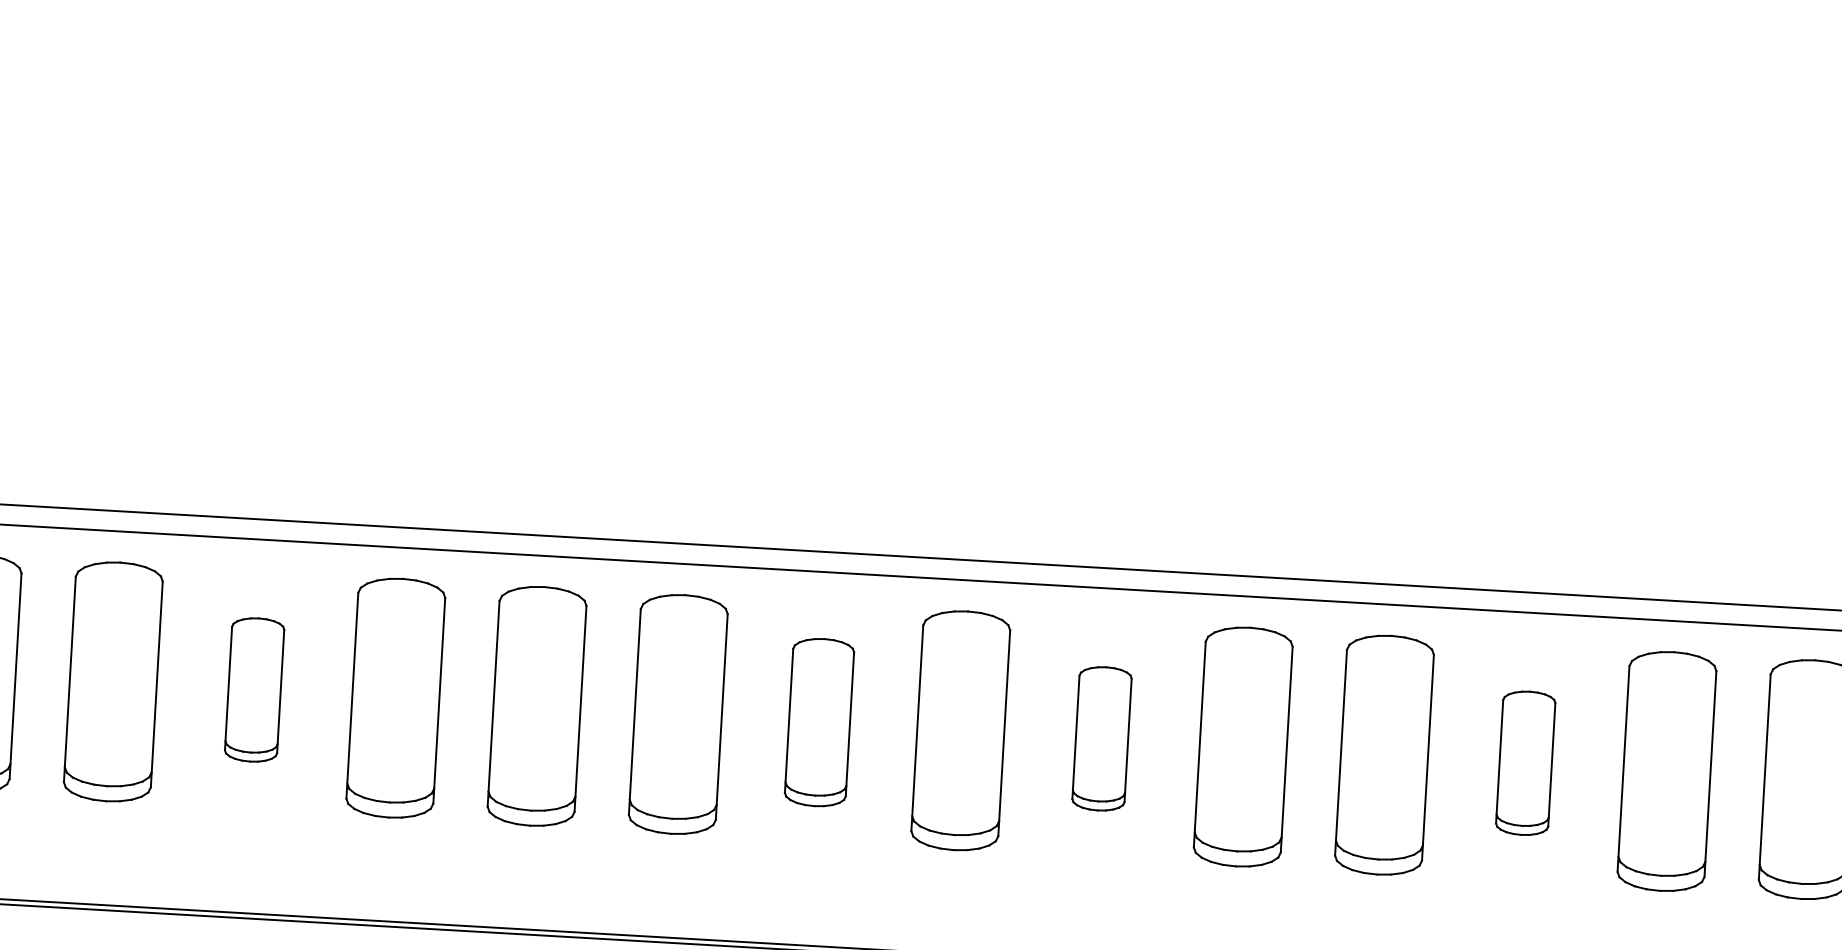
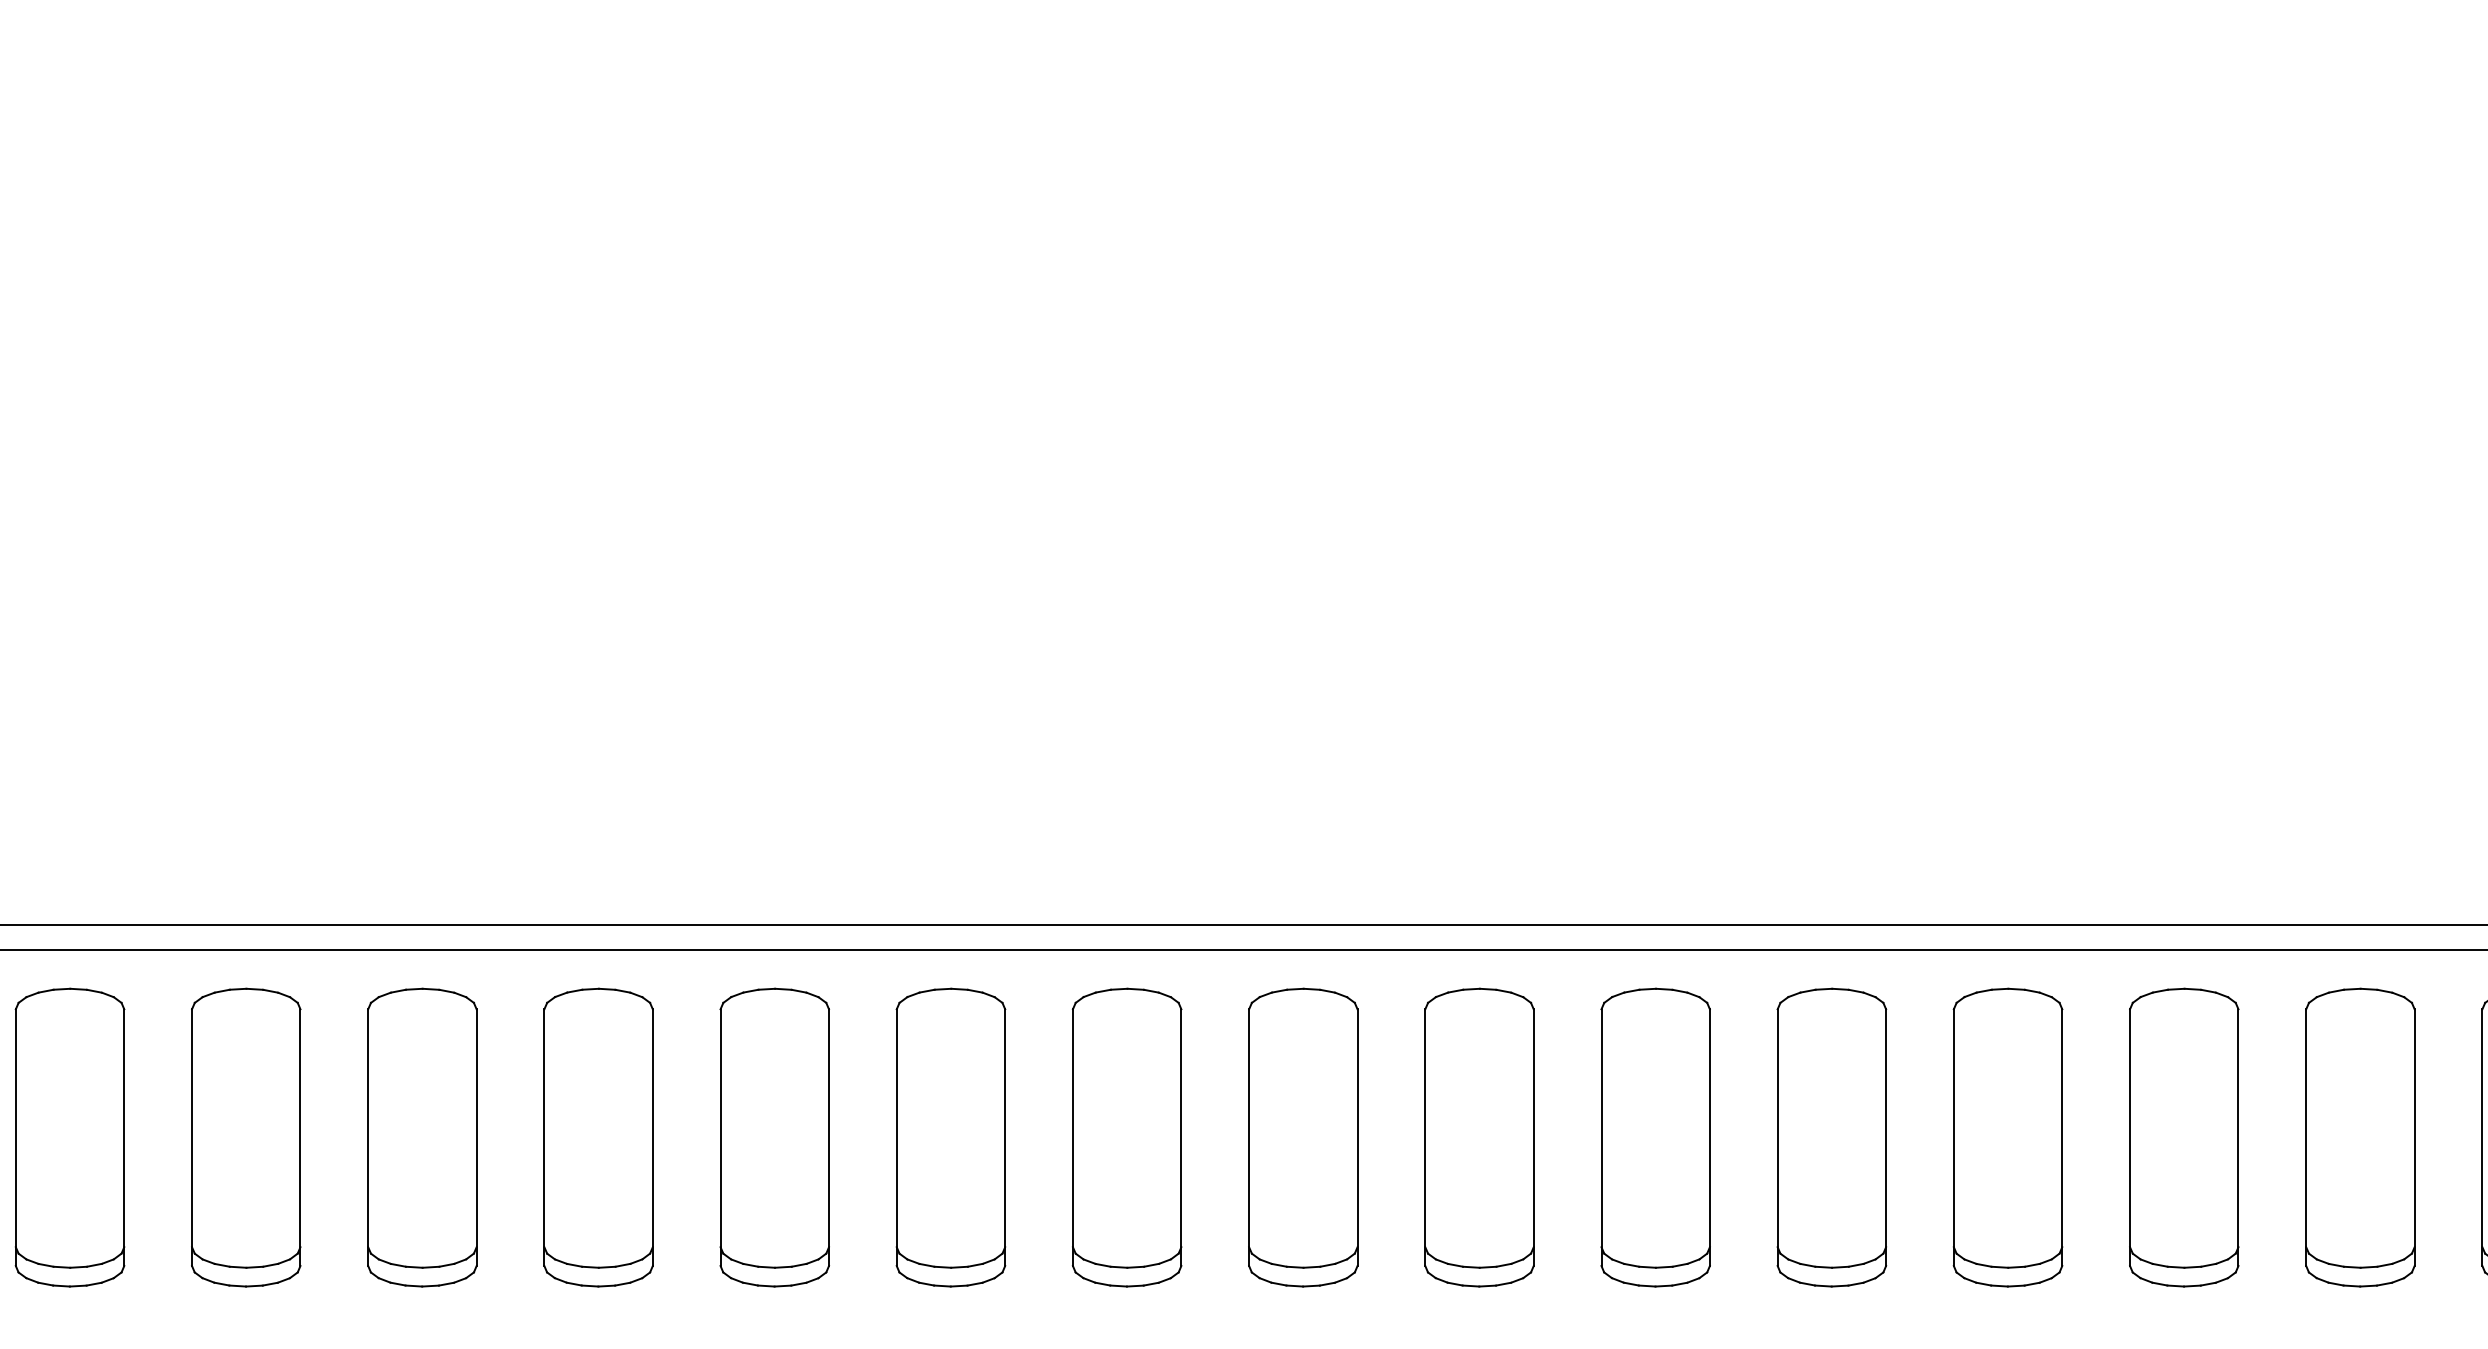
part: (254, 689) -> (422, 1137), size x1.67
part: (819, 722) -> (1126, 1137), size x1.43
part: (1102, 738) -> (1479, 1137), size x1.67
part: (1525, 763) -> (2007, 1137), size x1.67

